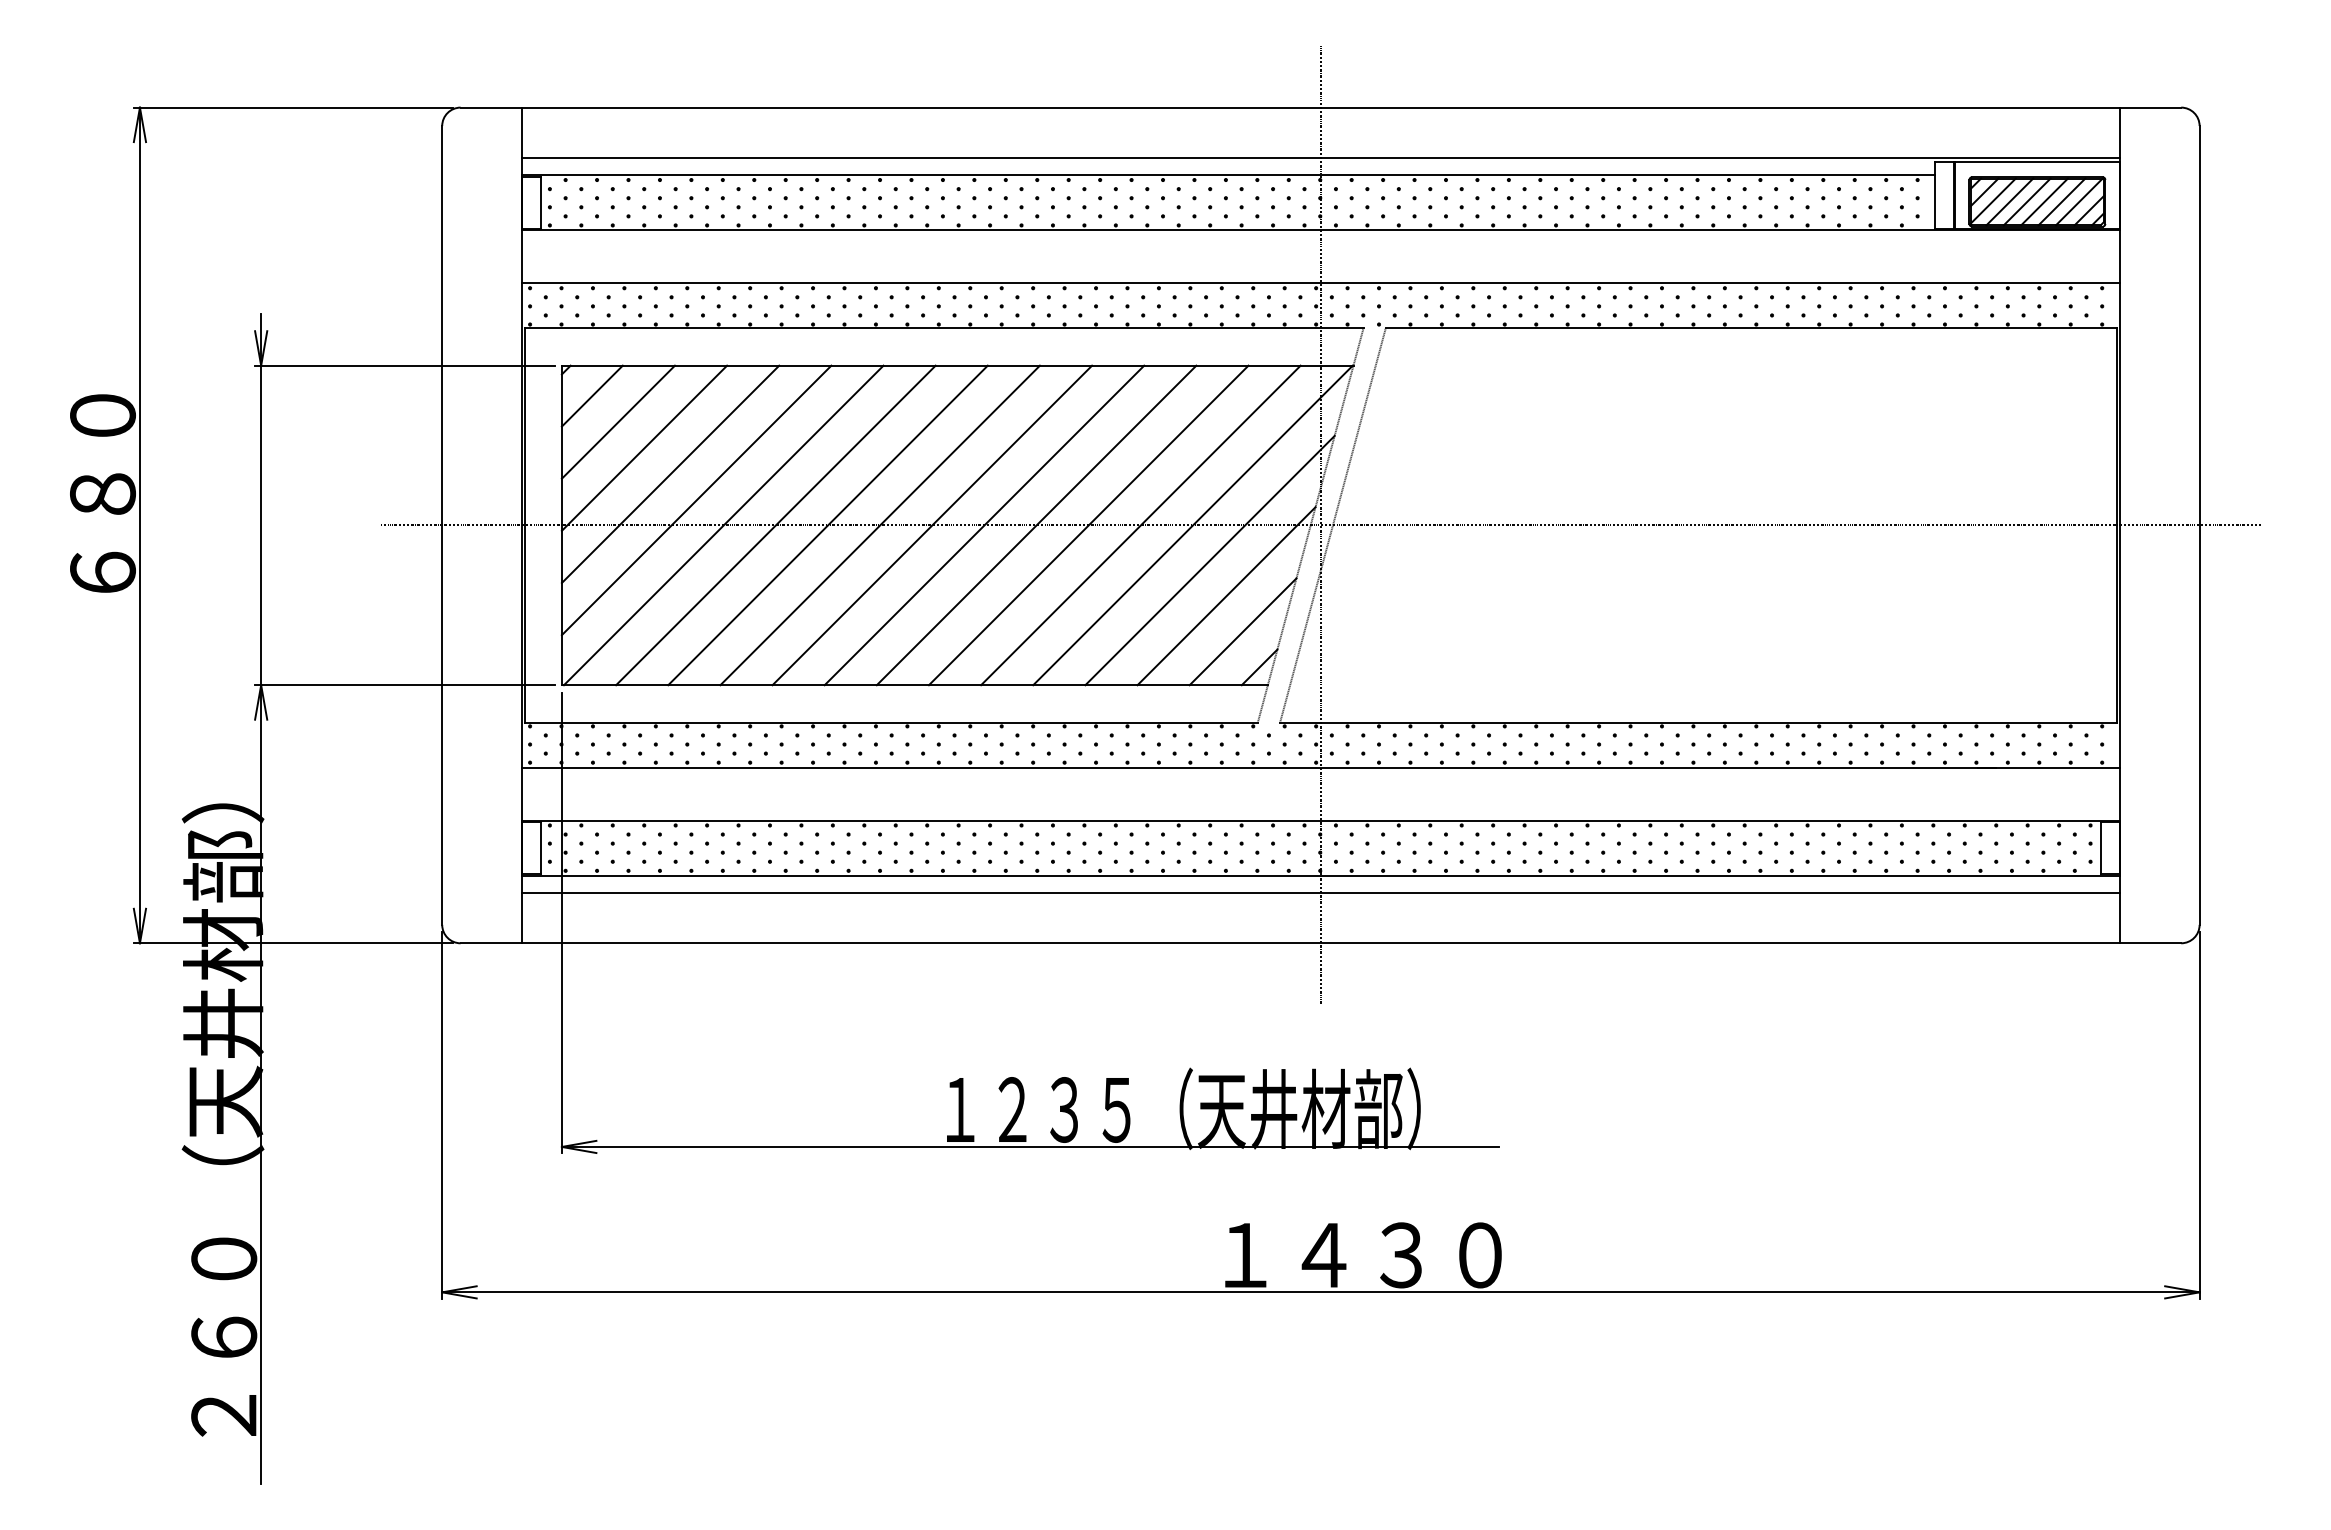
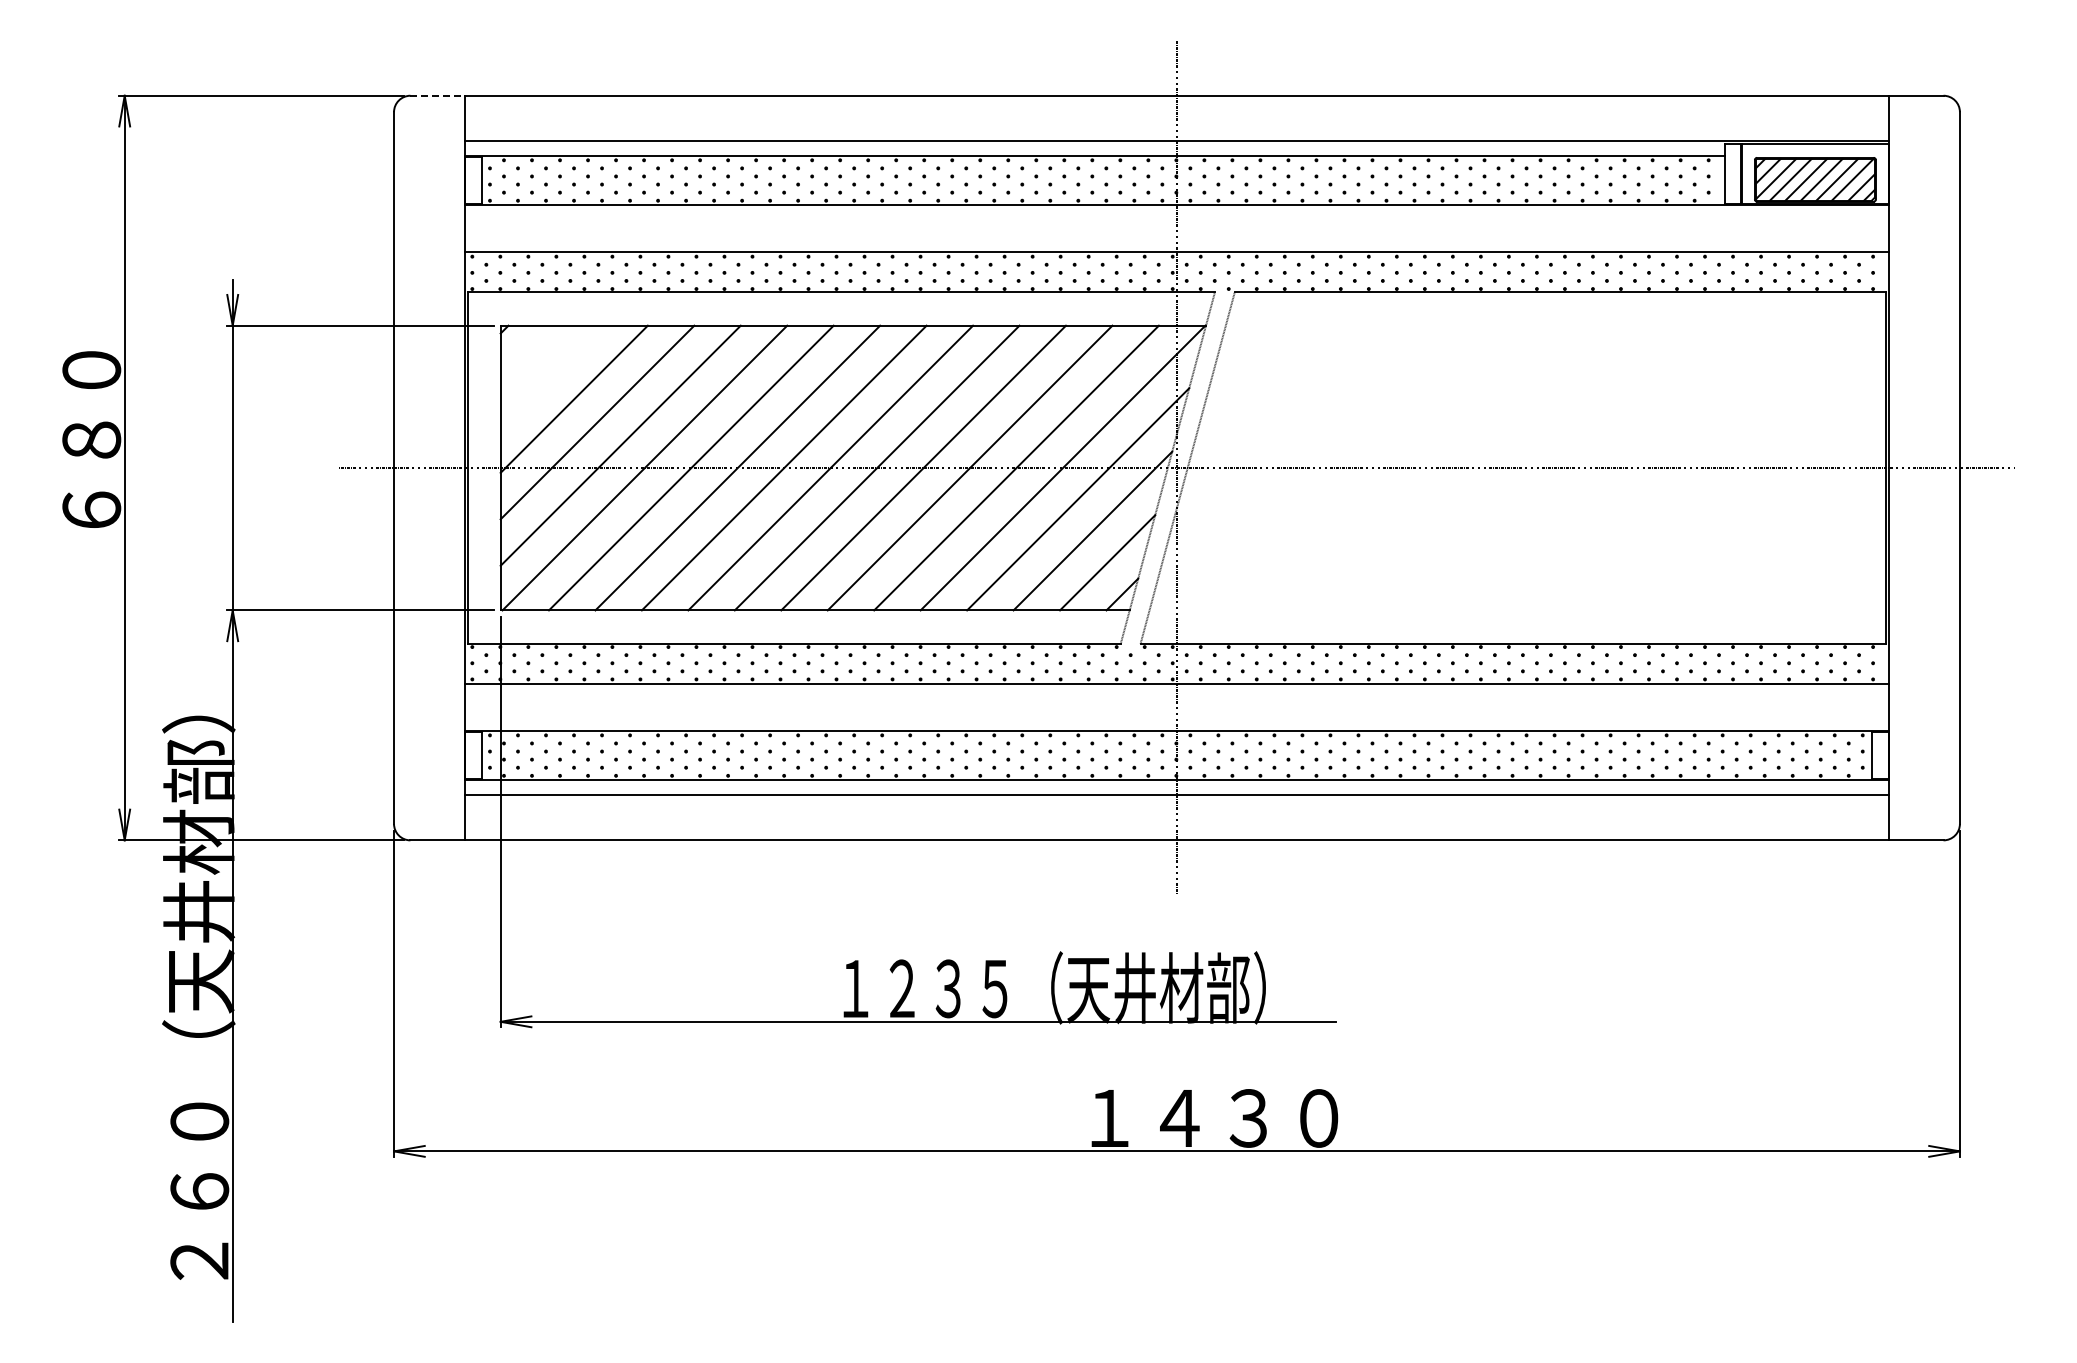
line: (492, 107) -> (438, 95), solid -> dashed
line: (592, 395) -> (527, 352), removed
line: (617, 421) -> (550, 375), removed

